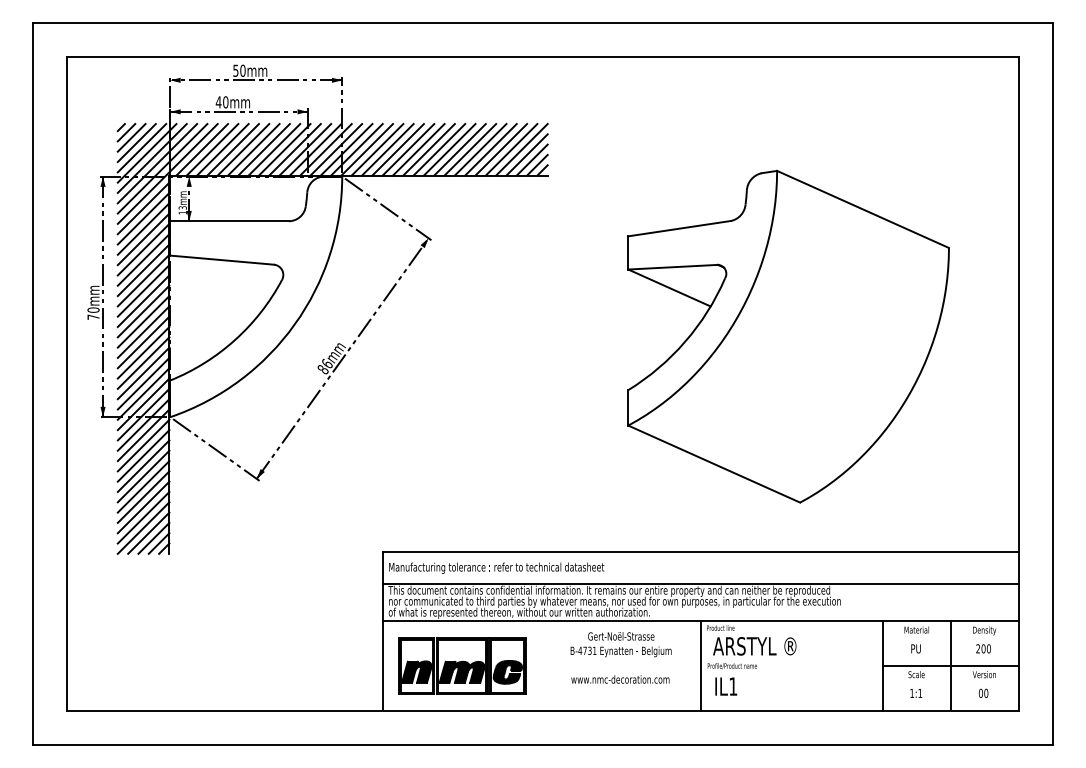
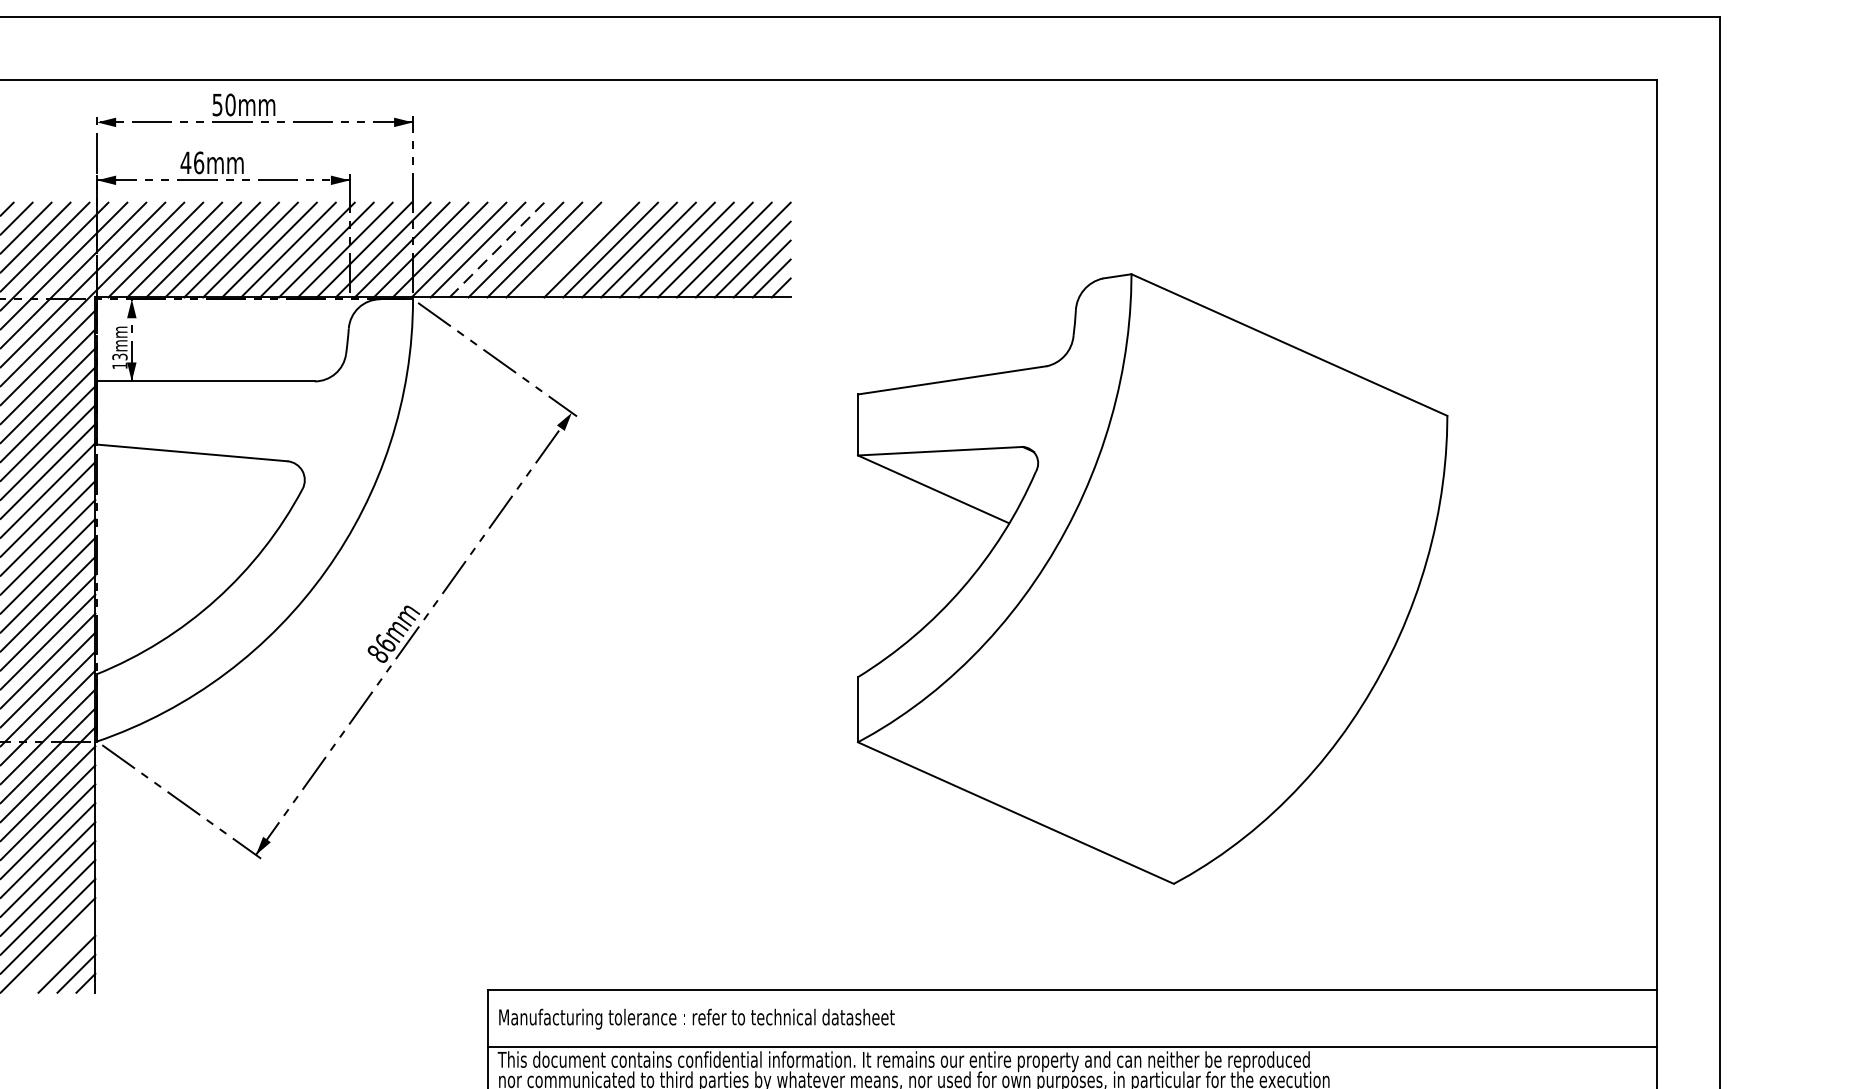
text: (225, 101) -> (198, 161), 40mm -> 46mm
line: (428, 149) -> (571, 249), removed
line: (387, 150) -> (496, 251), solid -> dashed
part: (788, 336) -> (1152, 578), moved
line: (148, 532) -> (56, 953), removed

